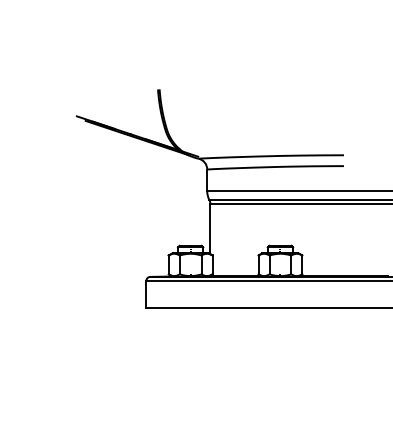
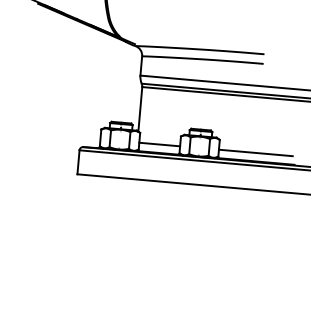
line: (235, 266) -> (159, 144), added
line: (343, 266) -> (255, 152), added

